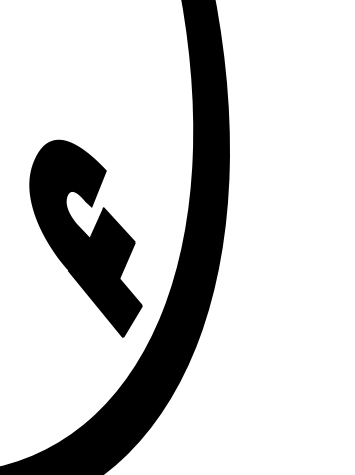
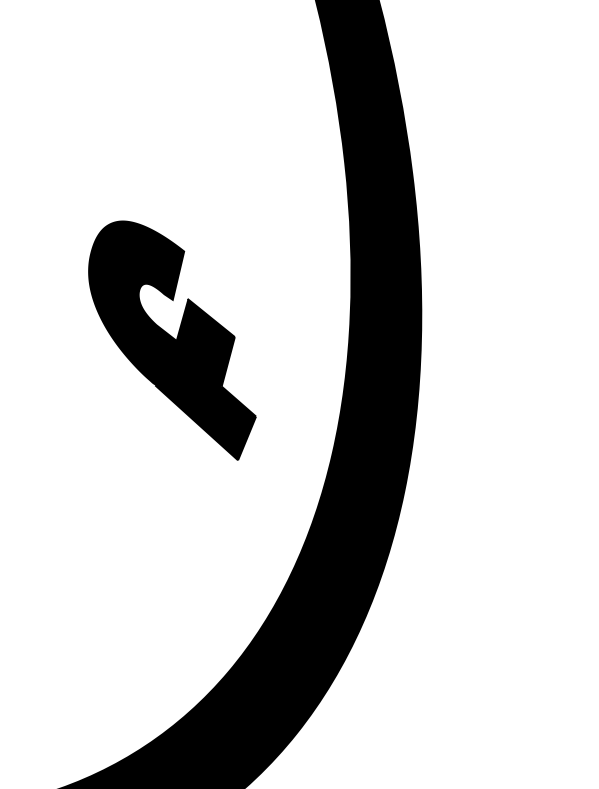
part: (85, 238) -> (170, 341), size x0.7

